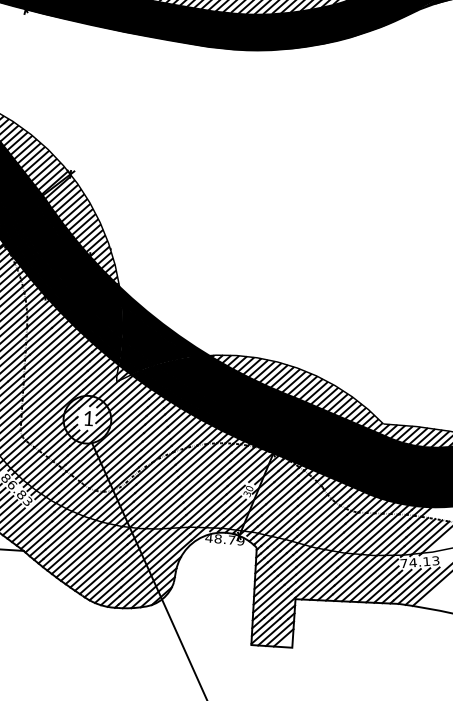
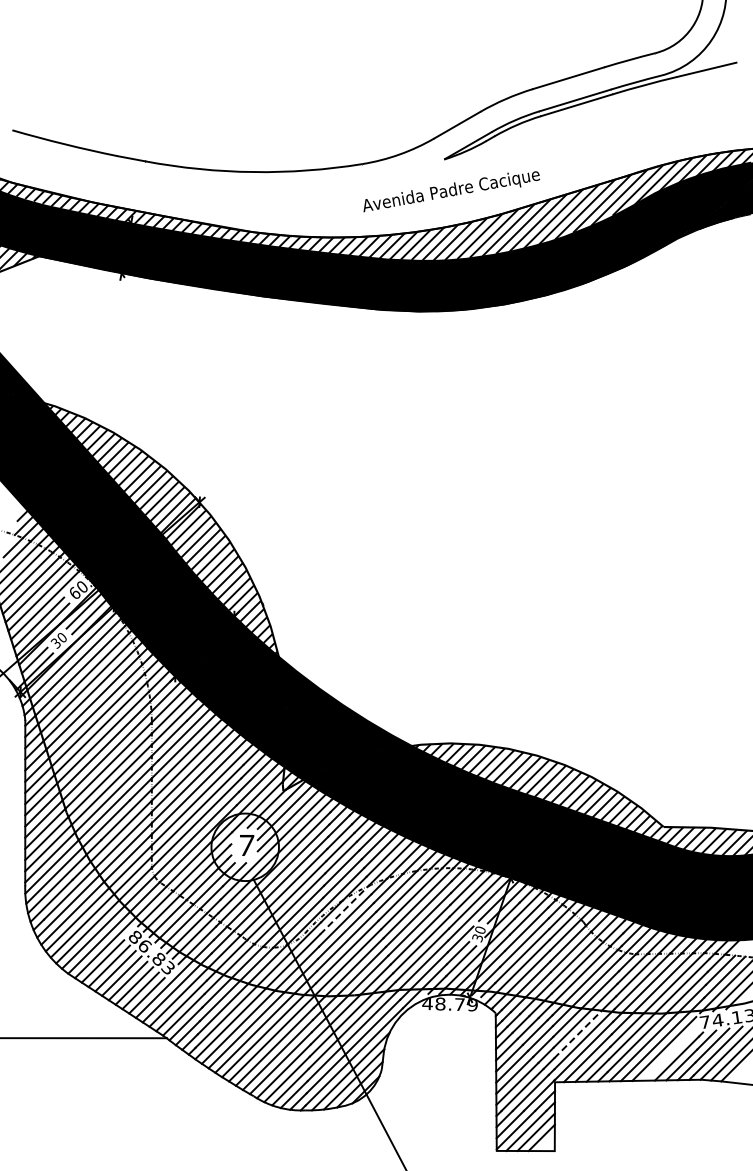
text: (89, 418) -> (247, 845), 1 -> 7
line: (154, 468) -> (344, 909), solid -> dashed
line: (314, 566) -> (578, 1034), solid -> dashed
line: (378, 584) -> (670, 1053), removed

